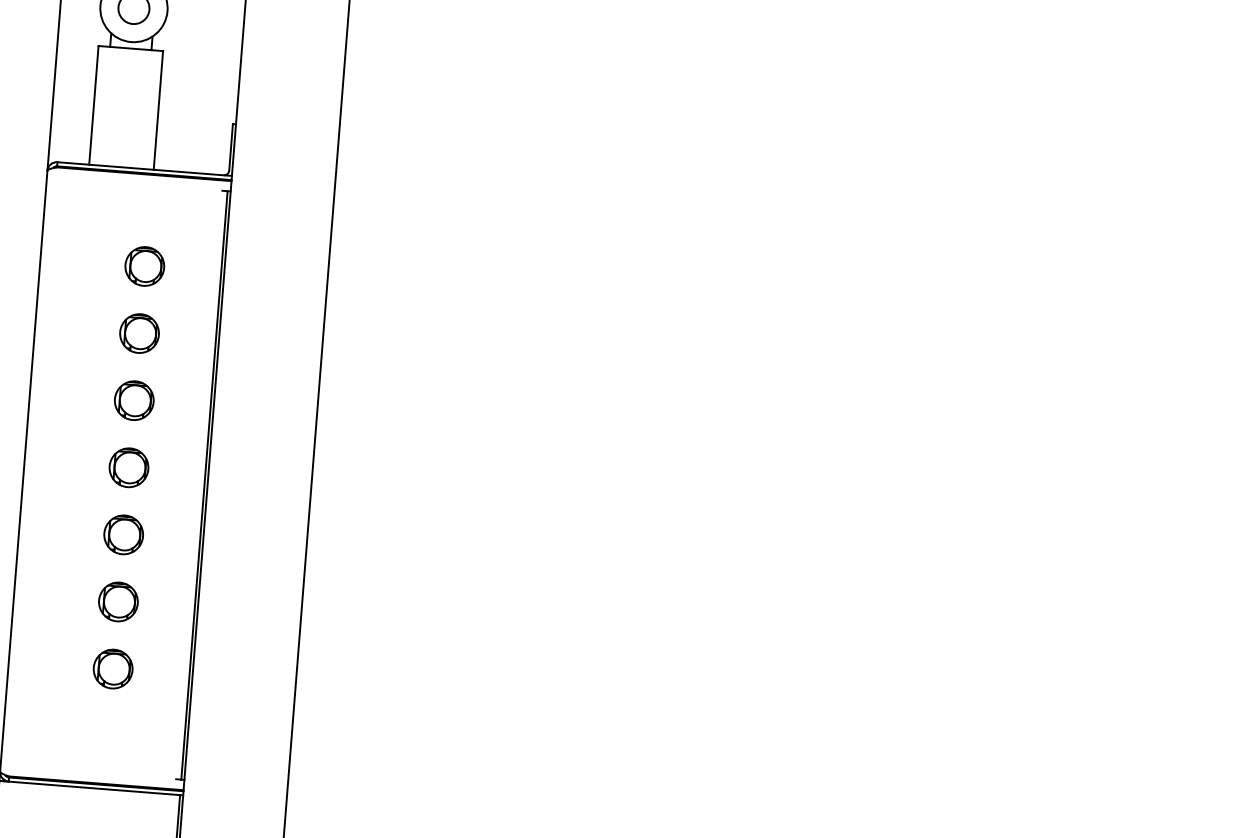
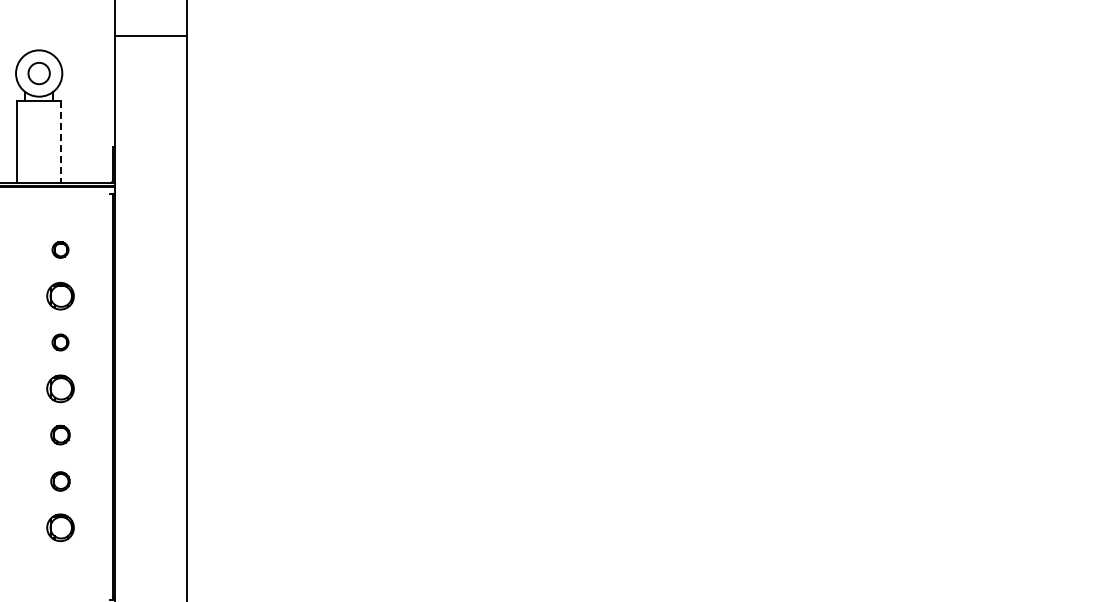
line: (158, 111) -> (61, 142), solid -> dashed
part: (144, 265) -> (60, 249), size x0.6
part: (134, 400) -> (60, 342), size x0.6
part: (123, 533) -> (60, 434), size x0.7
part: (118, 602) -> (60, 481), size x0.7

